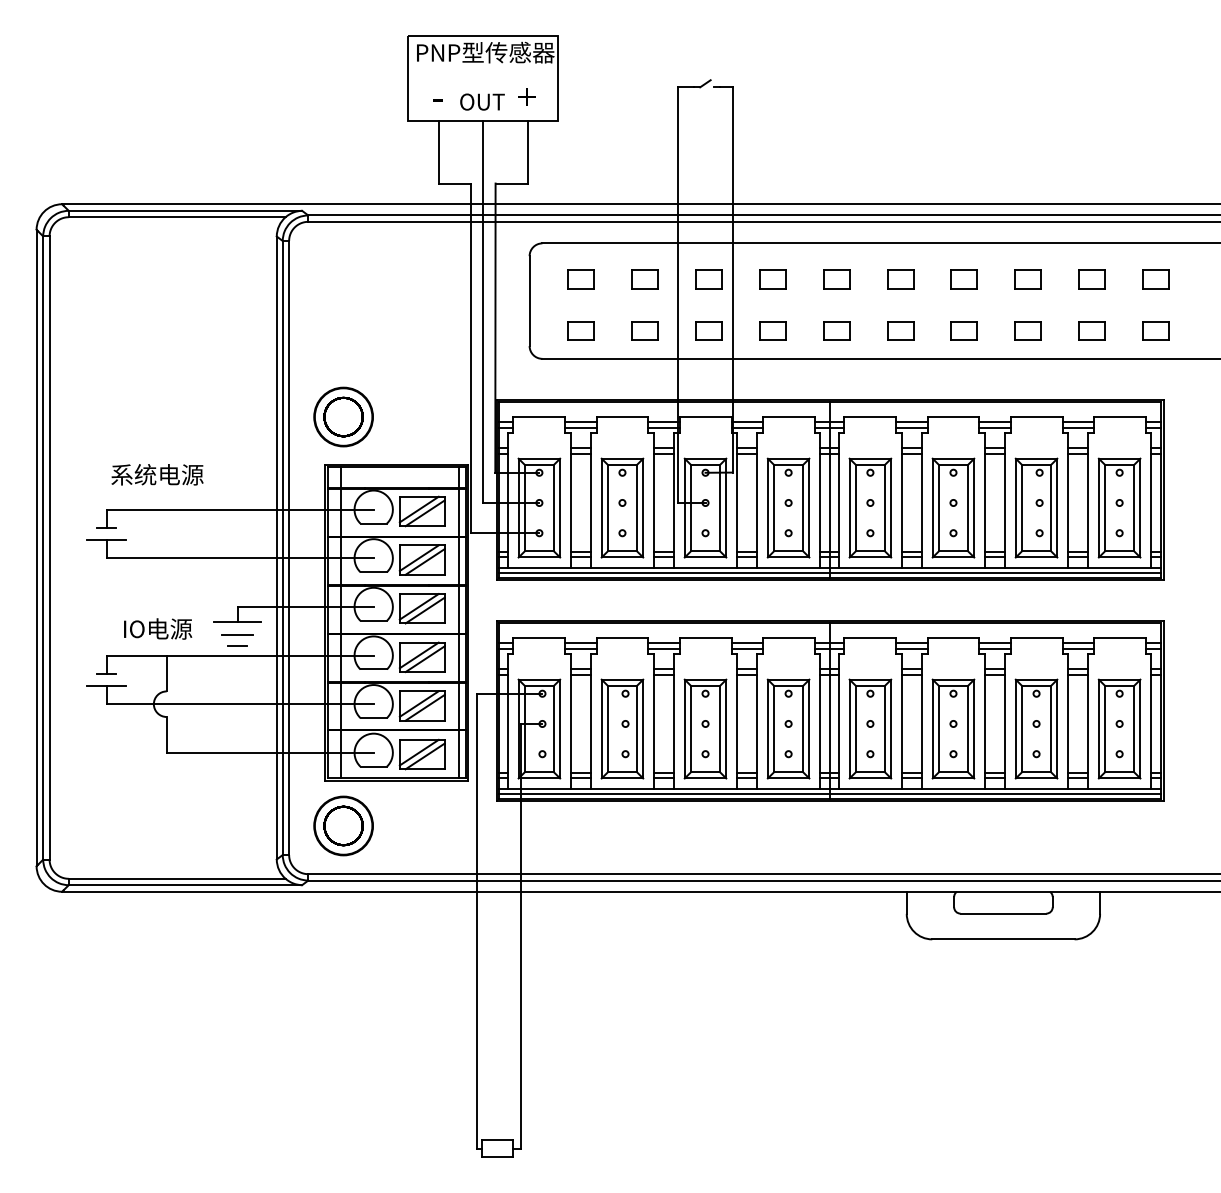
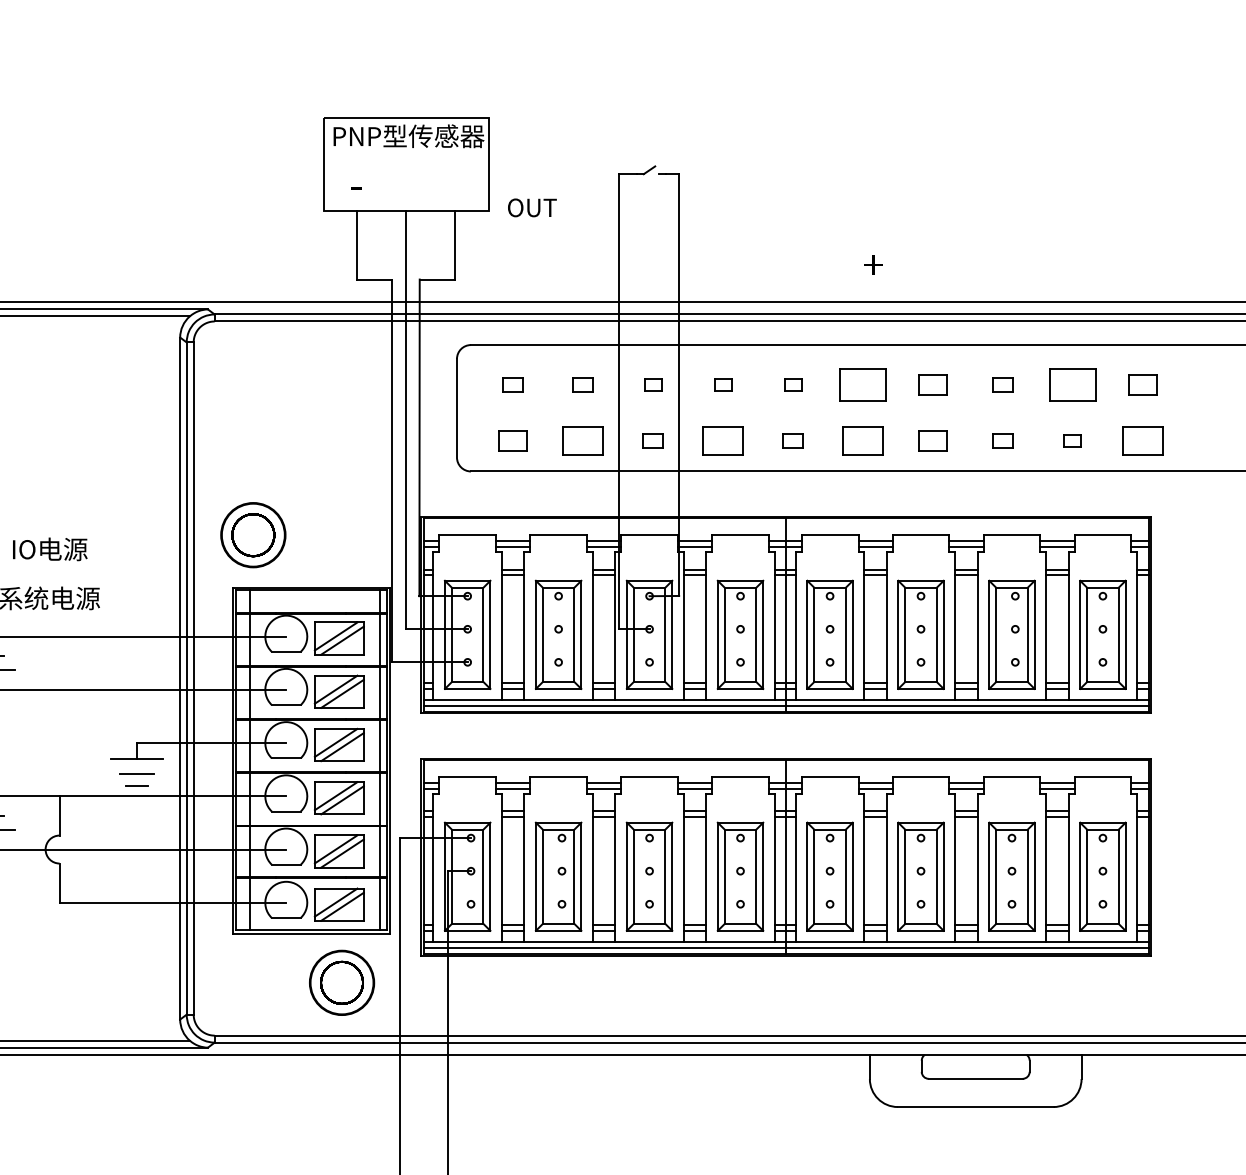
text: (526, 96) -> (872, 264), moved
text: (482, 101) -> (532, 207), moved
part: (580, 279) -> (512, 384), size x0.7
part: (644, 279) -> (582, 384), size x0.7
part: (708, 279) -> (652, 384), size x0.6
part: (772, 279) -> (722, 384), size x0.6
part: (836, 279) -> (792, 384), size x0.6
part: (900, 279) -> (863, 384), size x1.6
part: (1027, 279) -> (1002, 384), size x0.7
part: (1091, 279) -> (1072, 384), size x1.6
part: (644, 330) -> (582, 440), size x1.4
part: (708, 330) -> (652, 440), size x0.7
part: (772, 330) -> (722, 440), size x1.4
part: (836, 330) -> (792, 440), size x0.7
part: (900, 330) -> (863, 440), size x1.4
part: (1027, 330) -> (1002, 440), size x0.7
part: (1091, 330) -> (1072, 440), size x0.6
part: (1155, 330) -> (1142, 440), size x1.4
text: (158, 628) -> (50, 548), moved
part: (343, 825) -> (341, 982), moved

